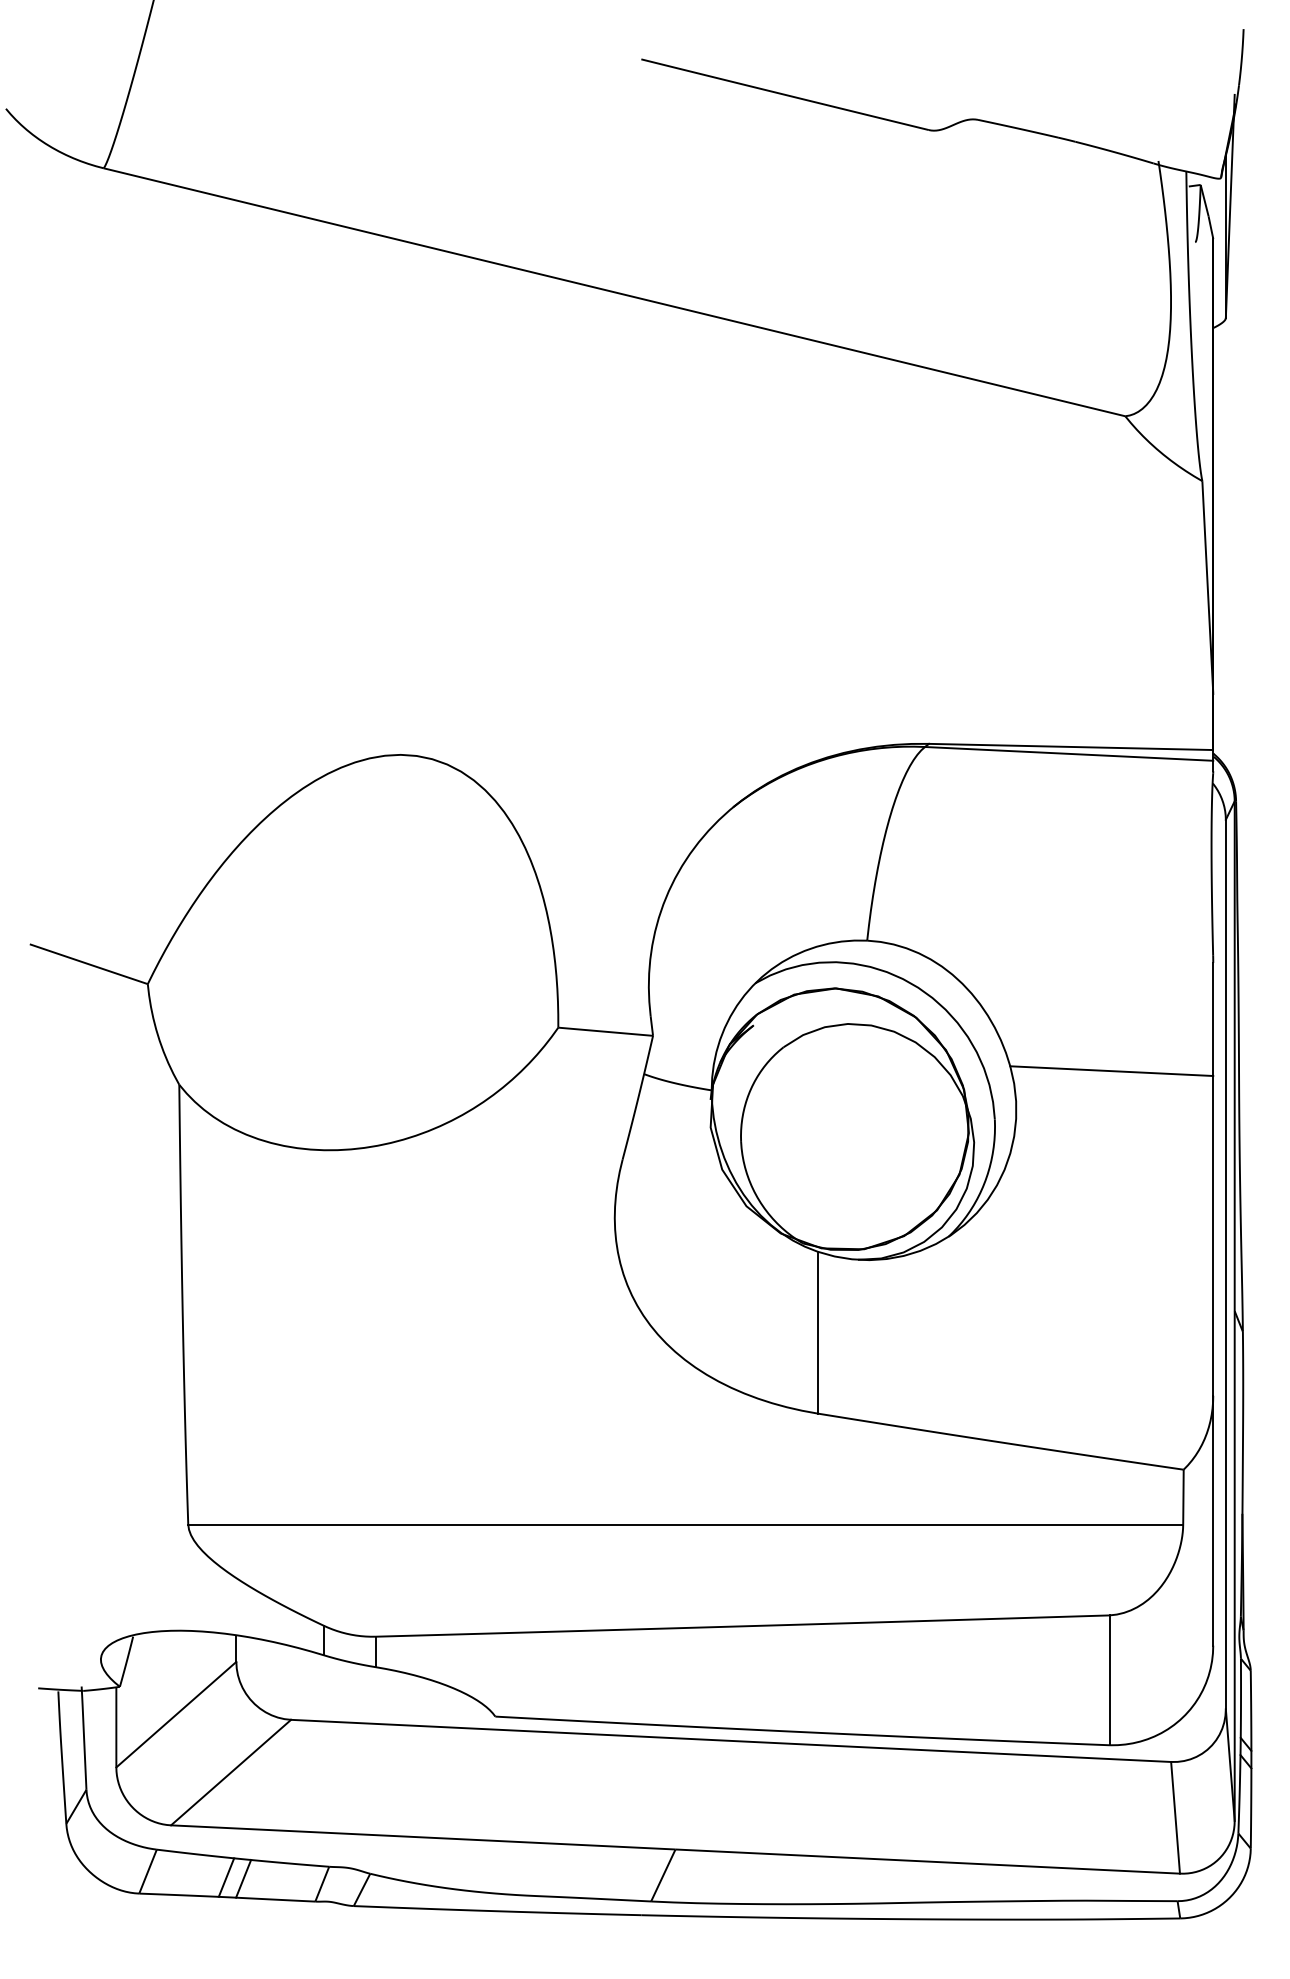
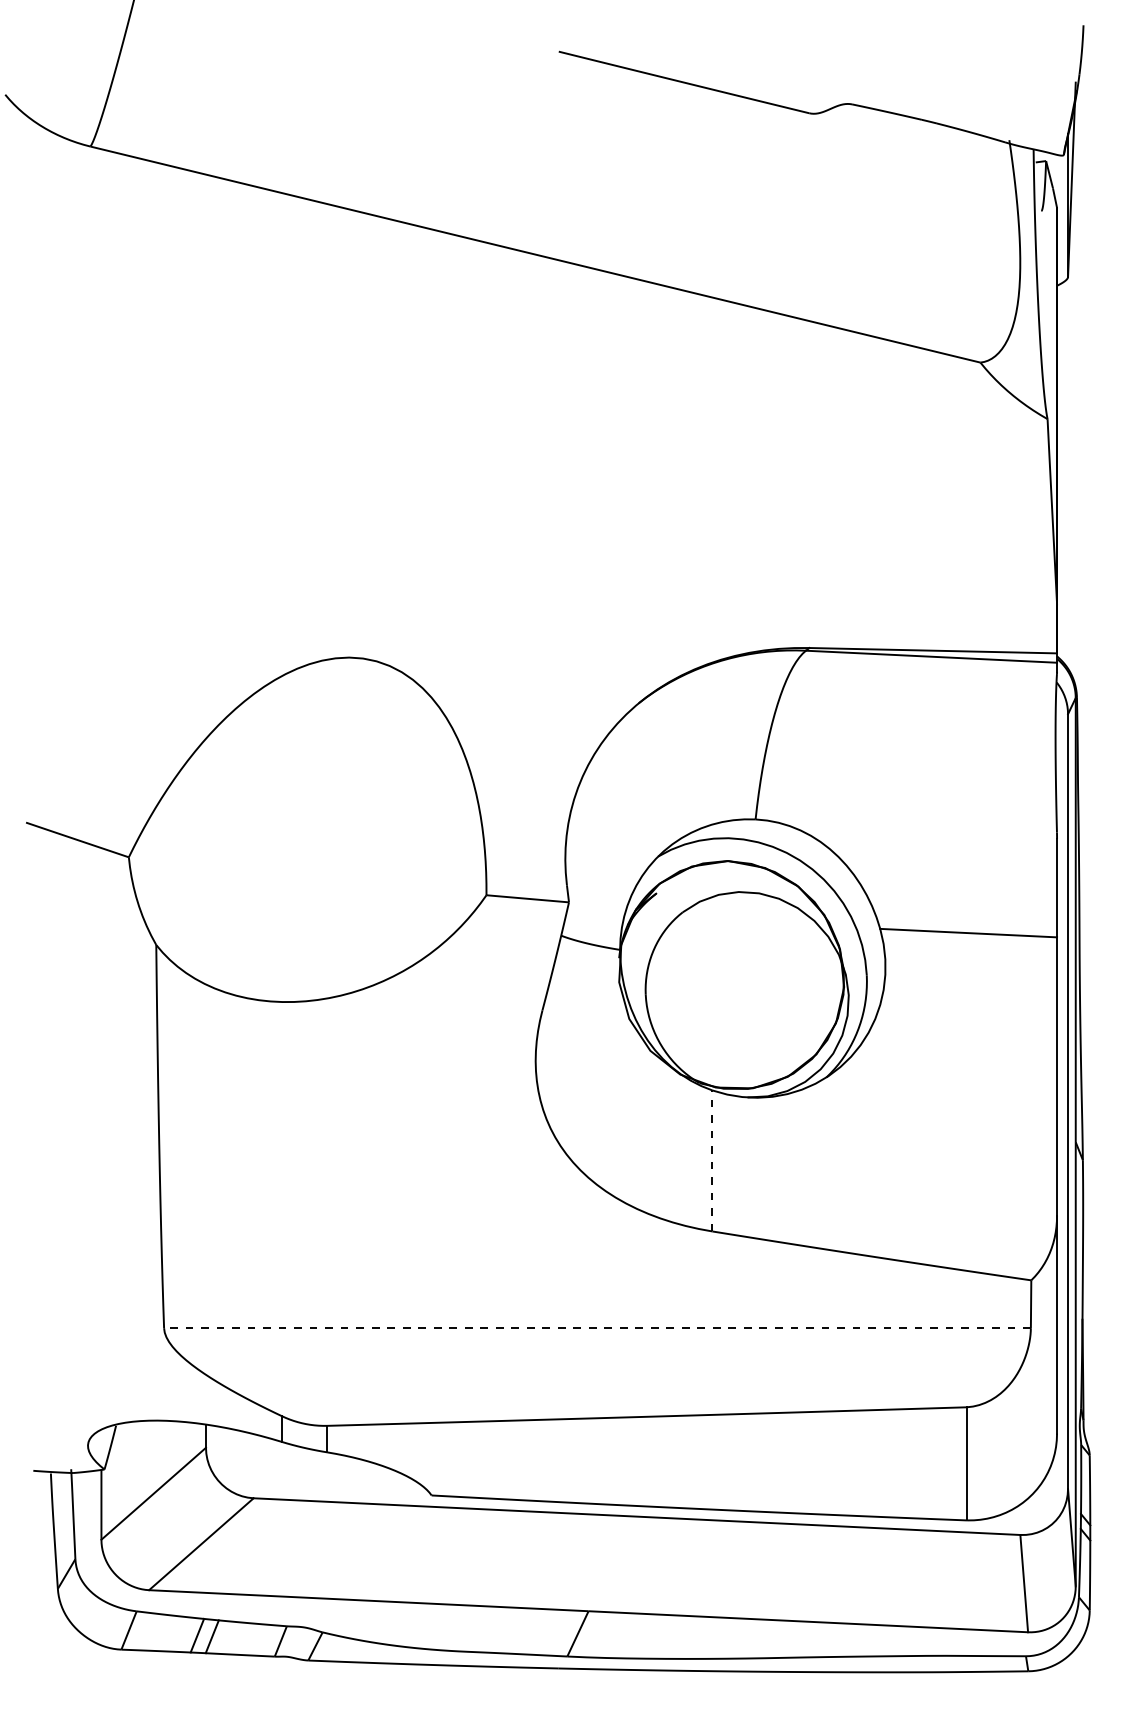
line: (817, 1332) -> (712, 1160), solid -> dashed
line: (685, 1524) -> (597, 1328), solid -> dashed

